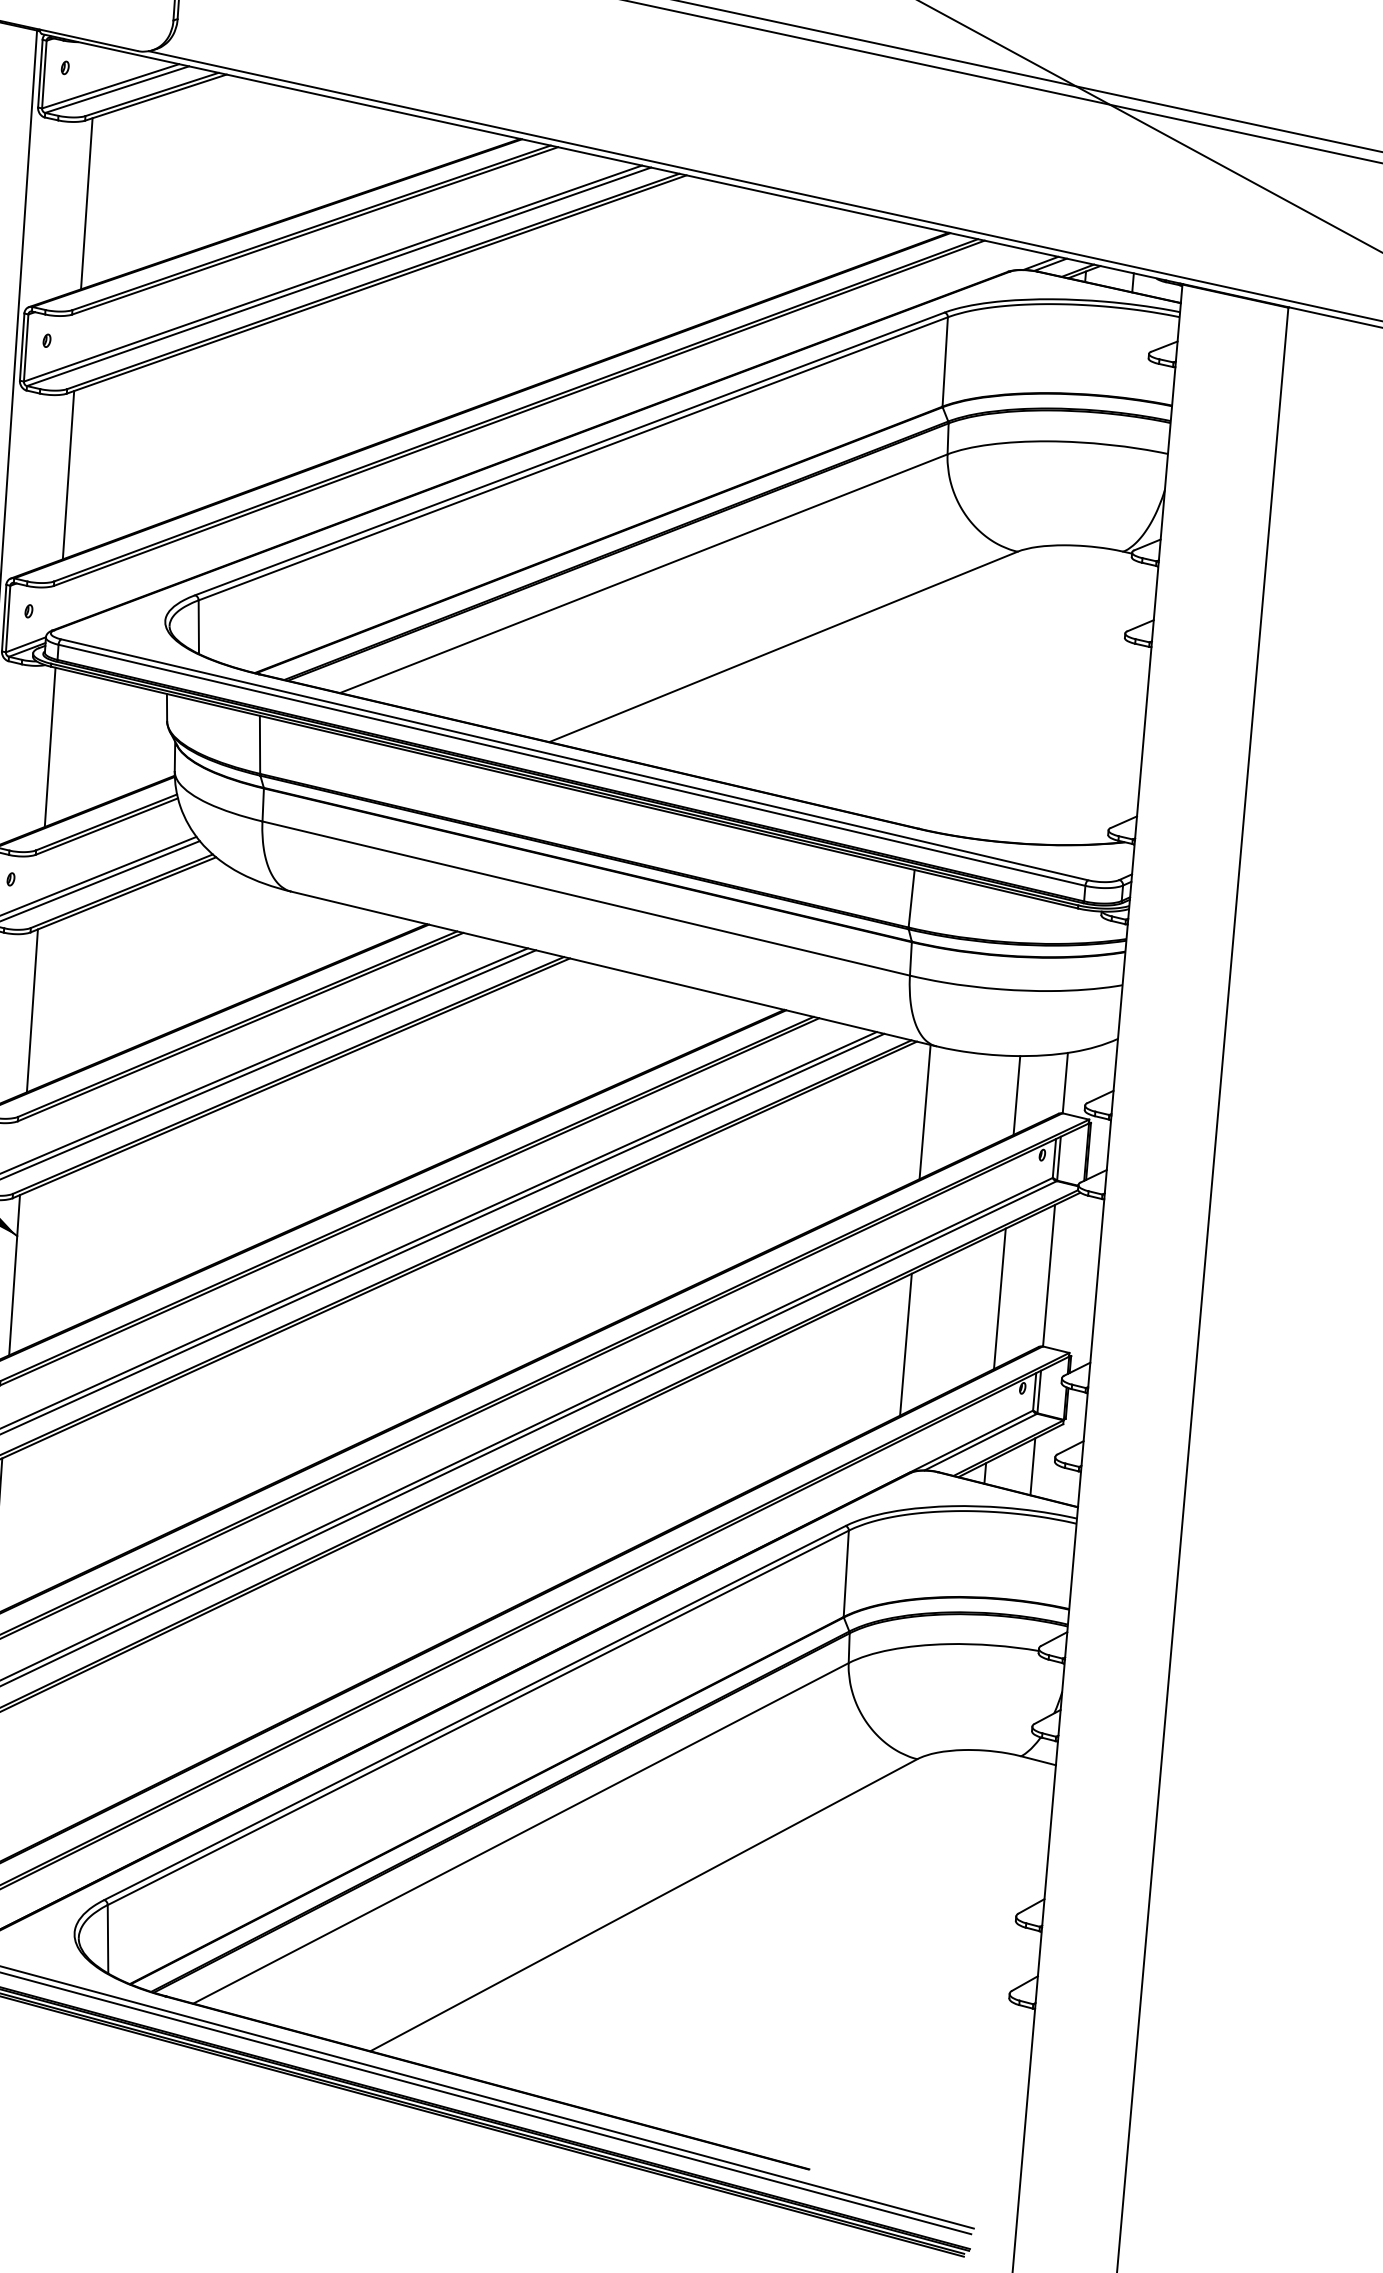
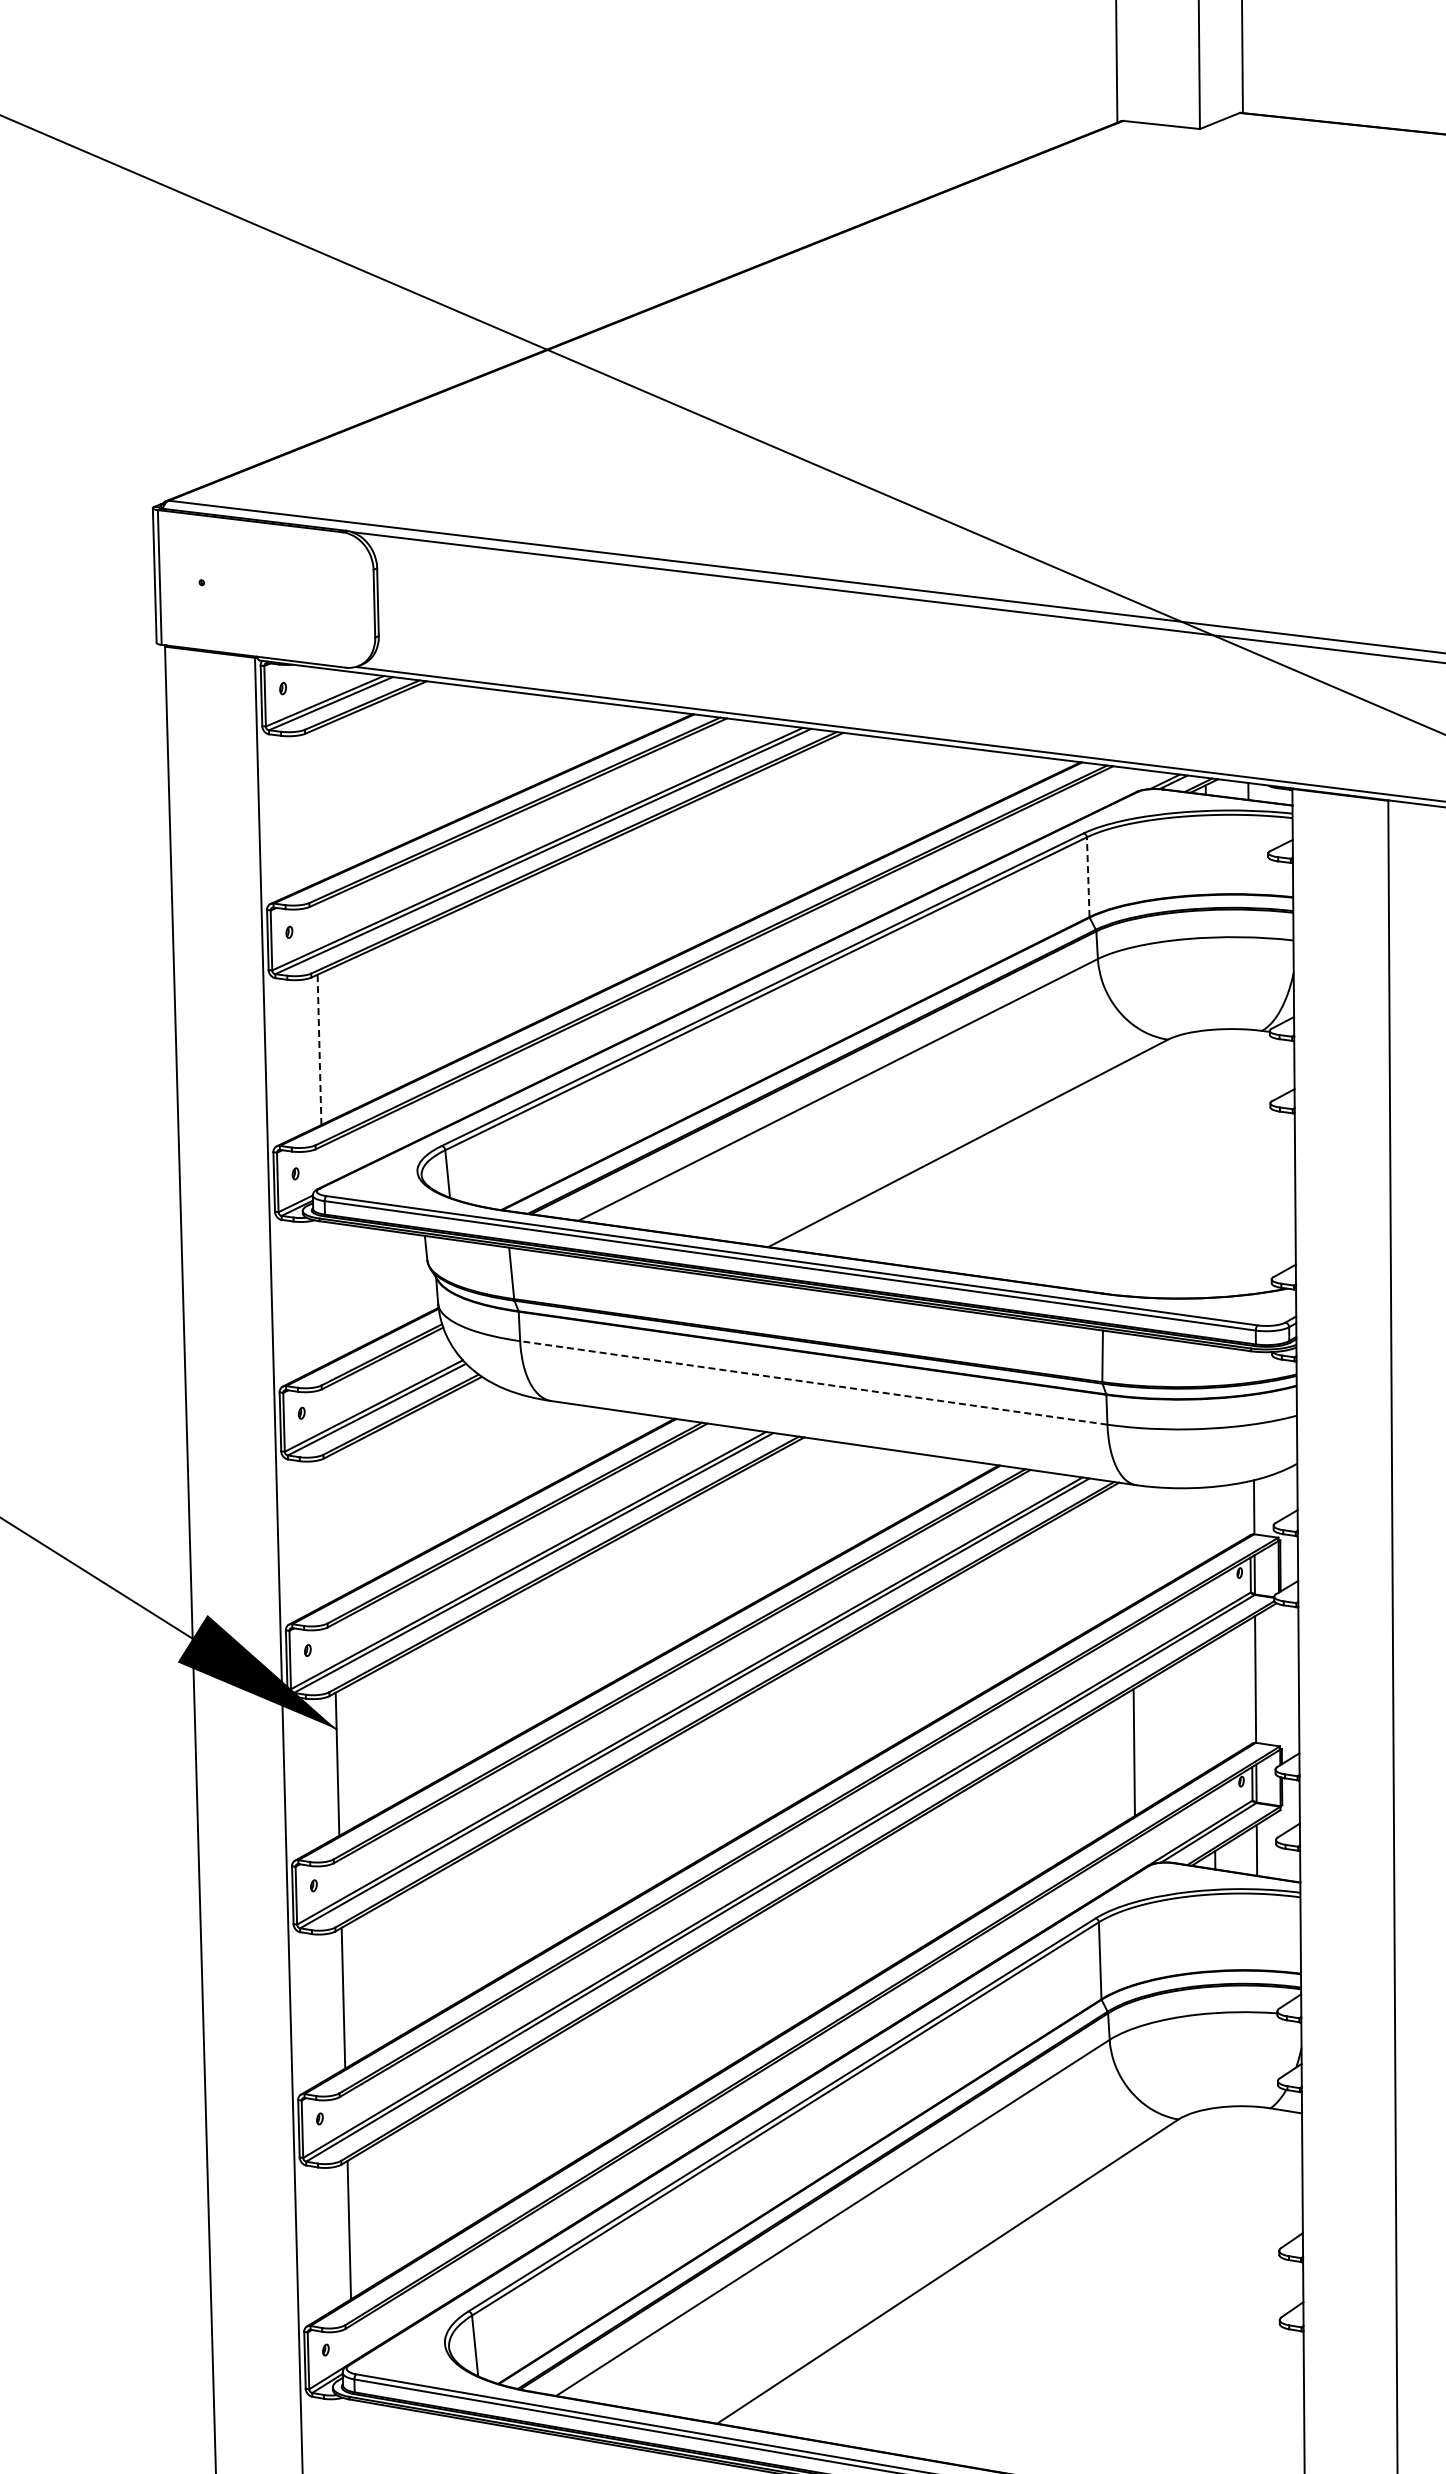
line: (86, 203) -> (313, 807), removed
line: (945, 362) -> (1088, 877), solid -> dashed
line: (68, 474) -> (319, 1049), solid -> dashed
line: (50, 746) -> (325, 1292), removed
line: (585, 898) -> (813, 1382), solid -> dashed
line: (32, 1010) -> (331, 1527), removed
line: (1016, 1095) -> (1211, 1522), removed
line: (924, 1111) -> (1131, 1544), removed
line: (999, 1298) -> (1213, 1703), removed

